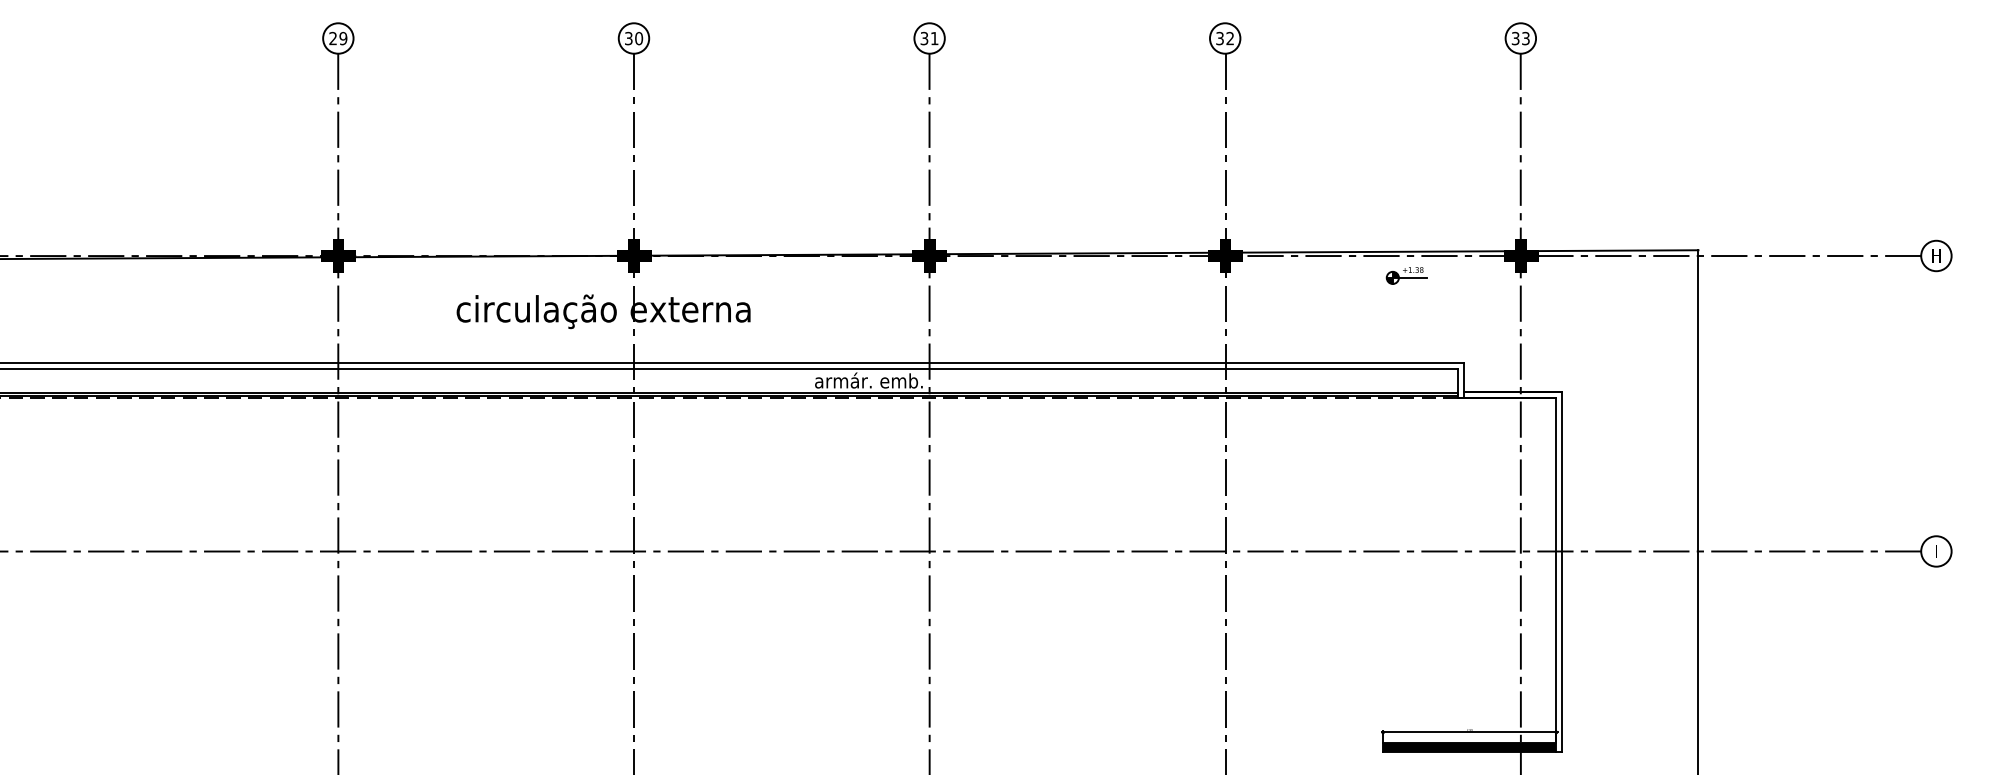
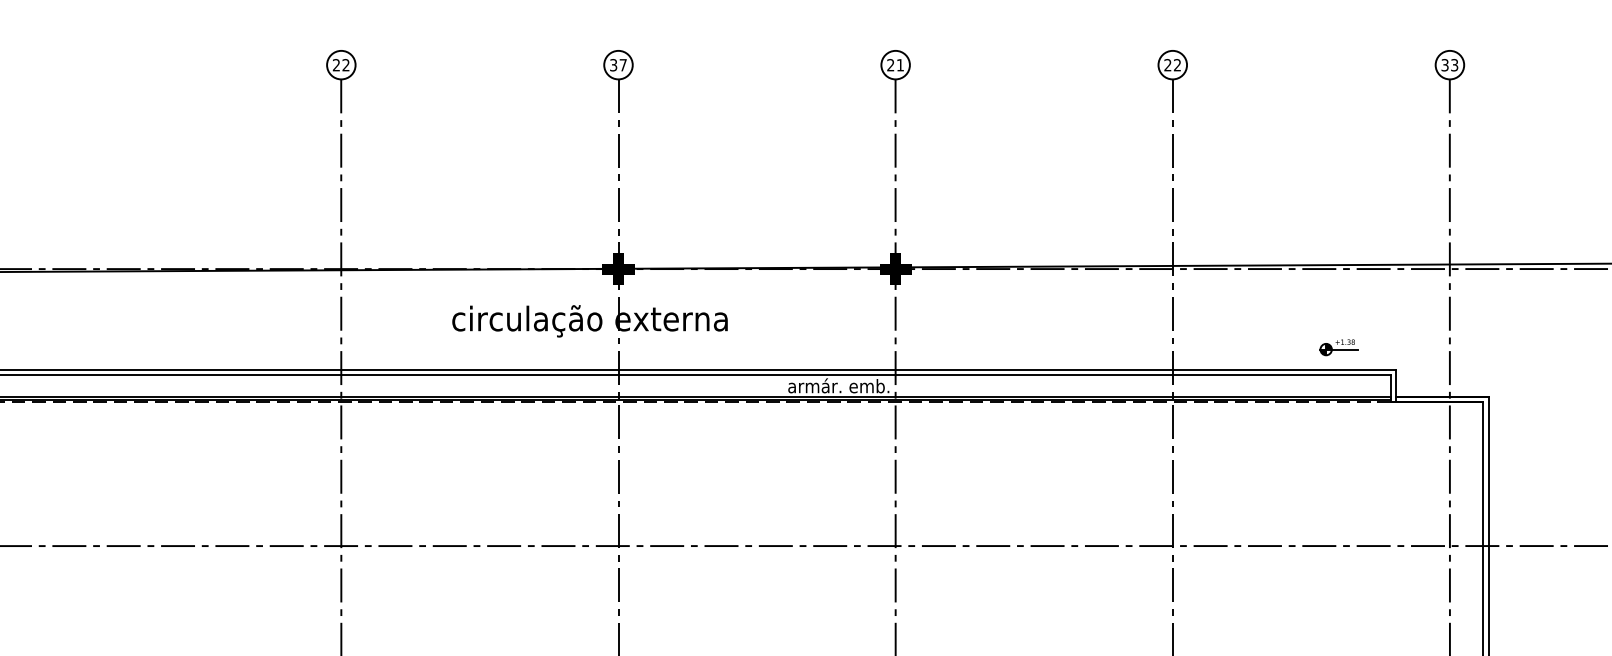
text: (343, 38) -> (346, 65), 29 -> 22
text: (639, 38) -> (623, 65), 30 -> 37
text: (924, 38) -> (890, 65), 31 -> 21
text: (1219, 38) -> (1167, 65), 32 -> 22
fill: (338, 255) -> (341, 268), removed
fill: (1225, 255) -> (1173, 268), removed
fill: (1520, 255) -> (1449, 268), removed
part: (1406, 275) -> (1338, 347), moved

